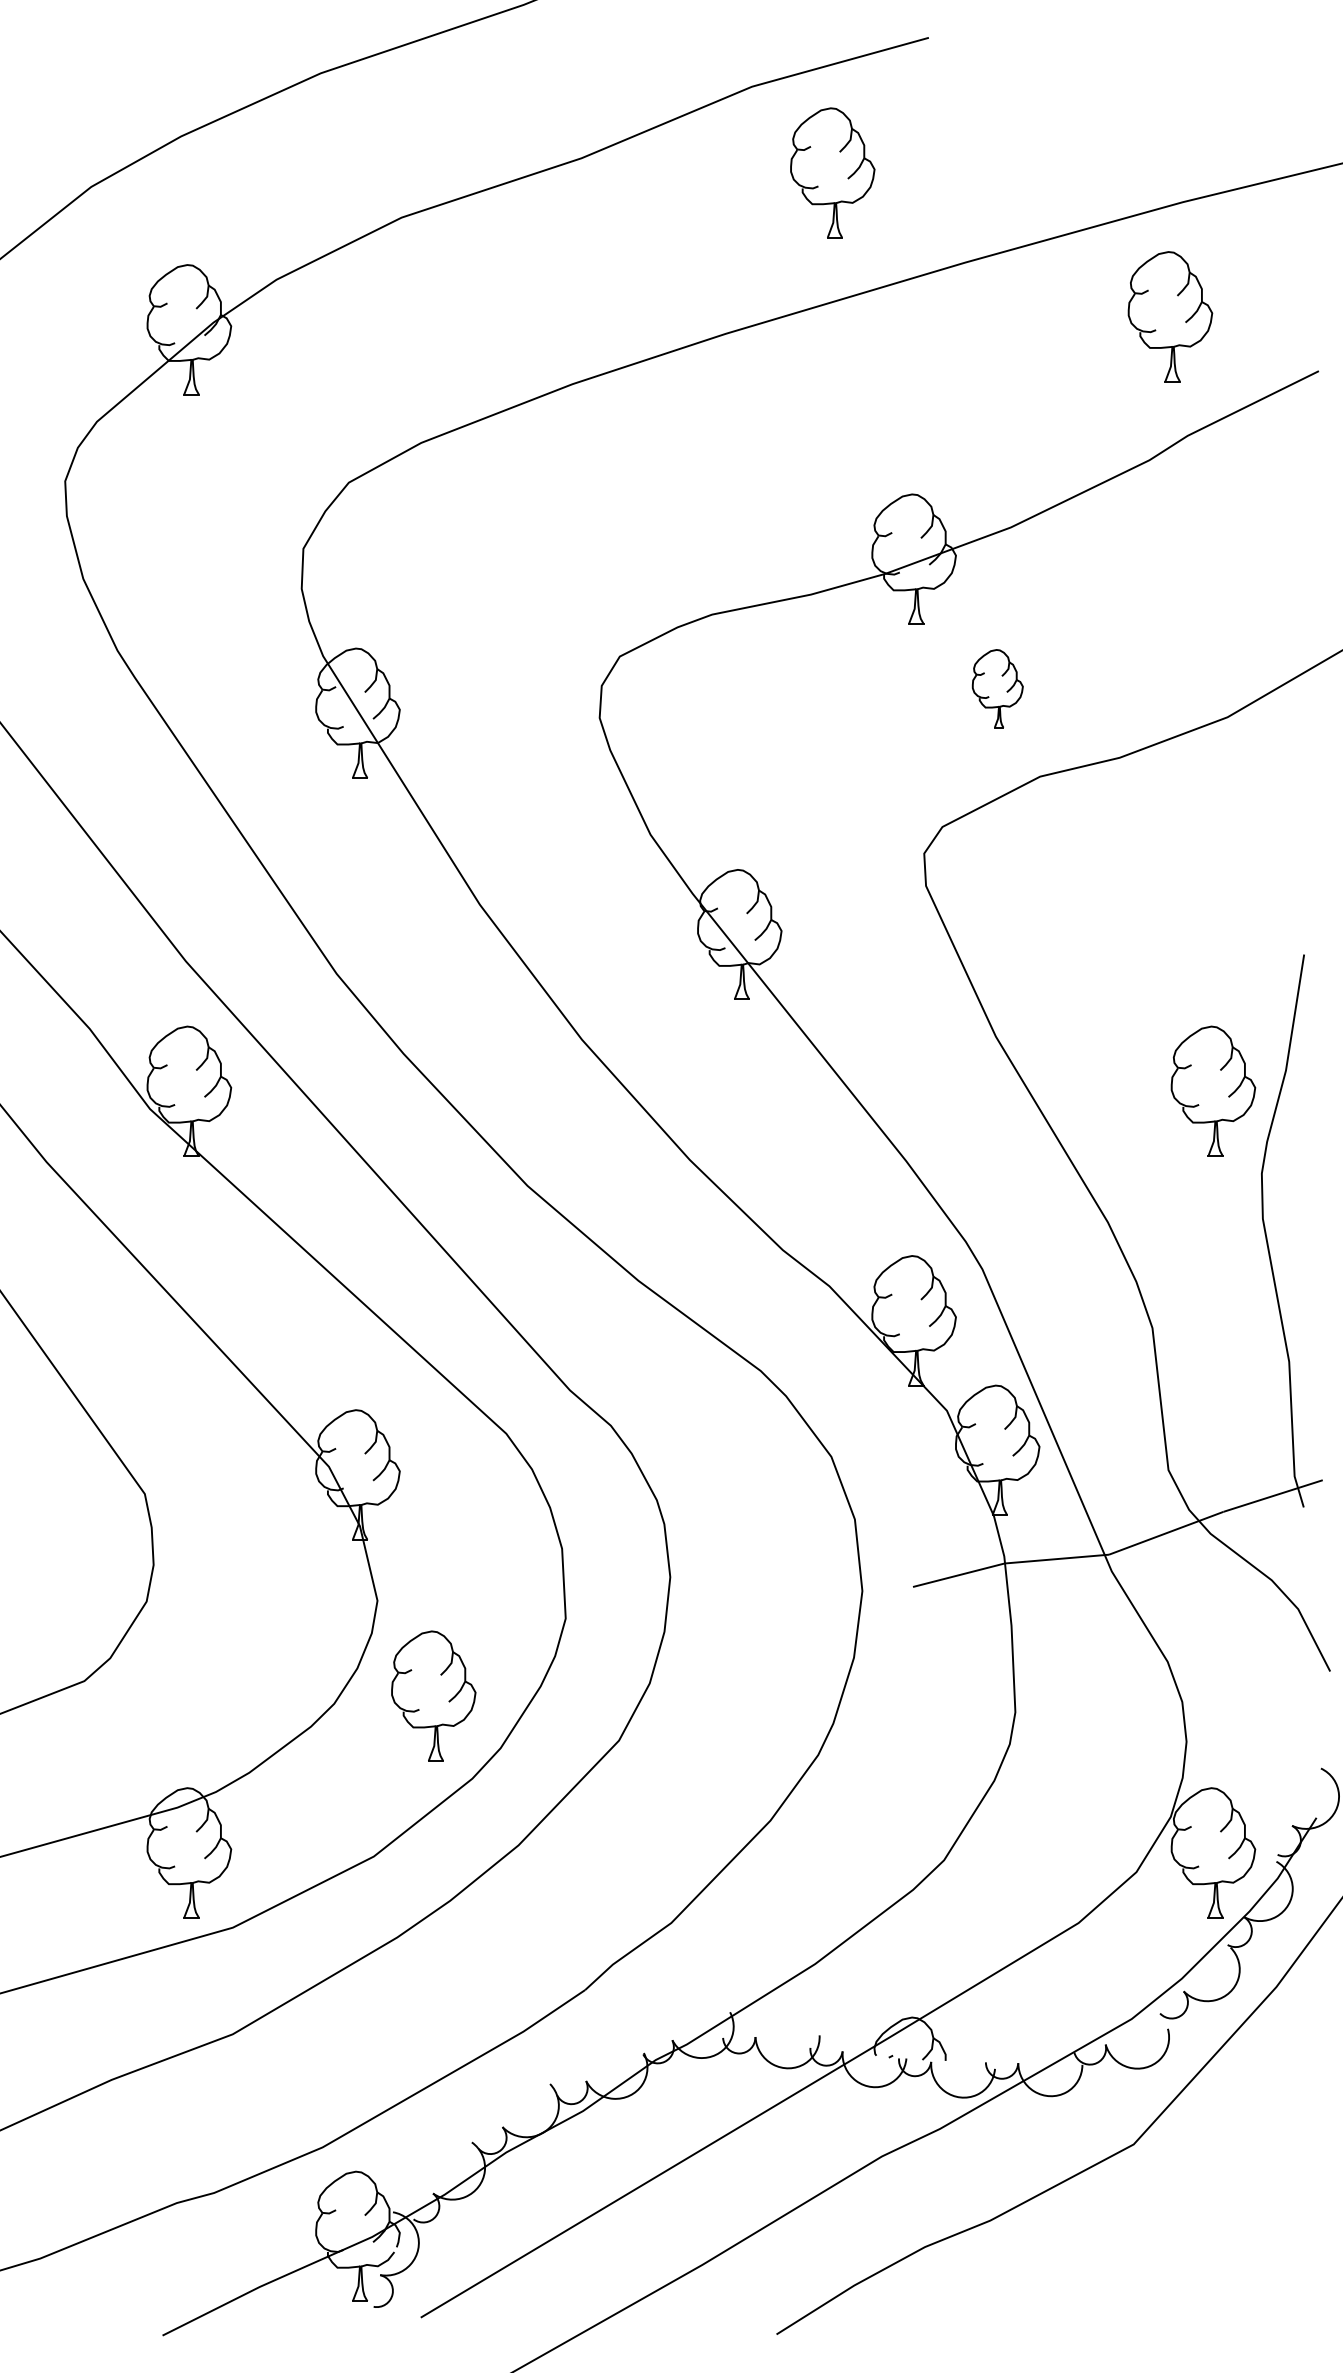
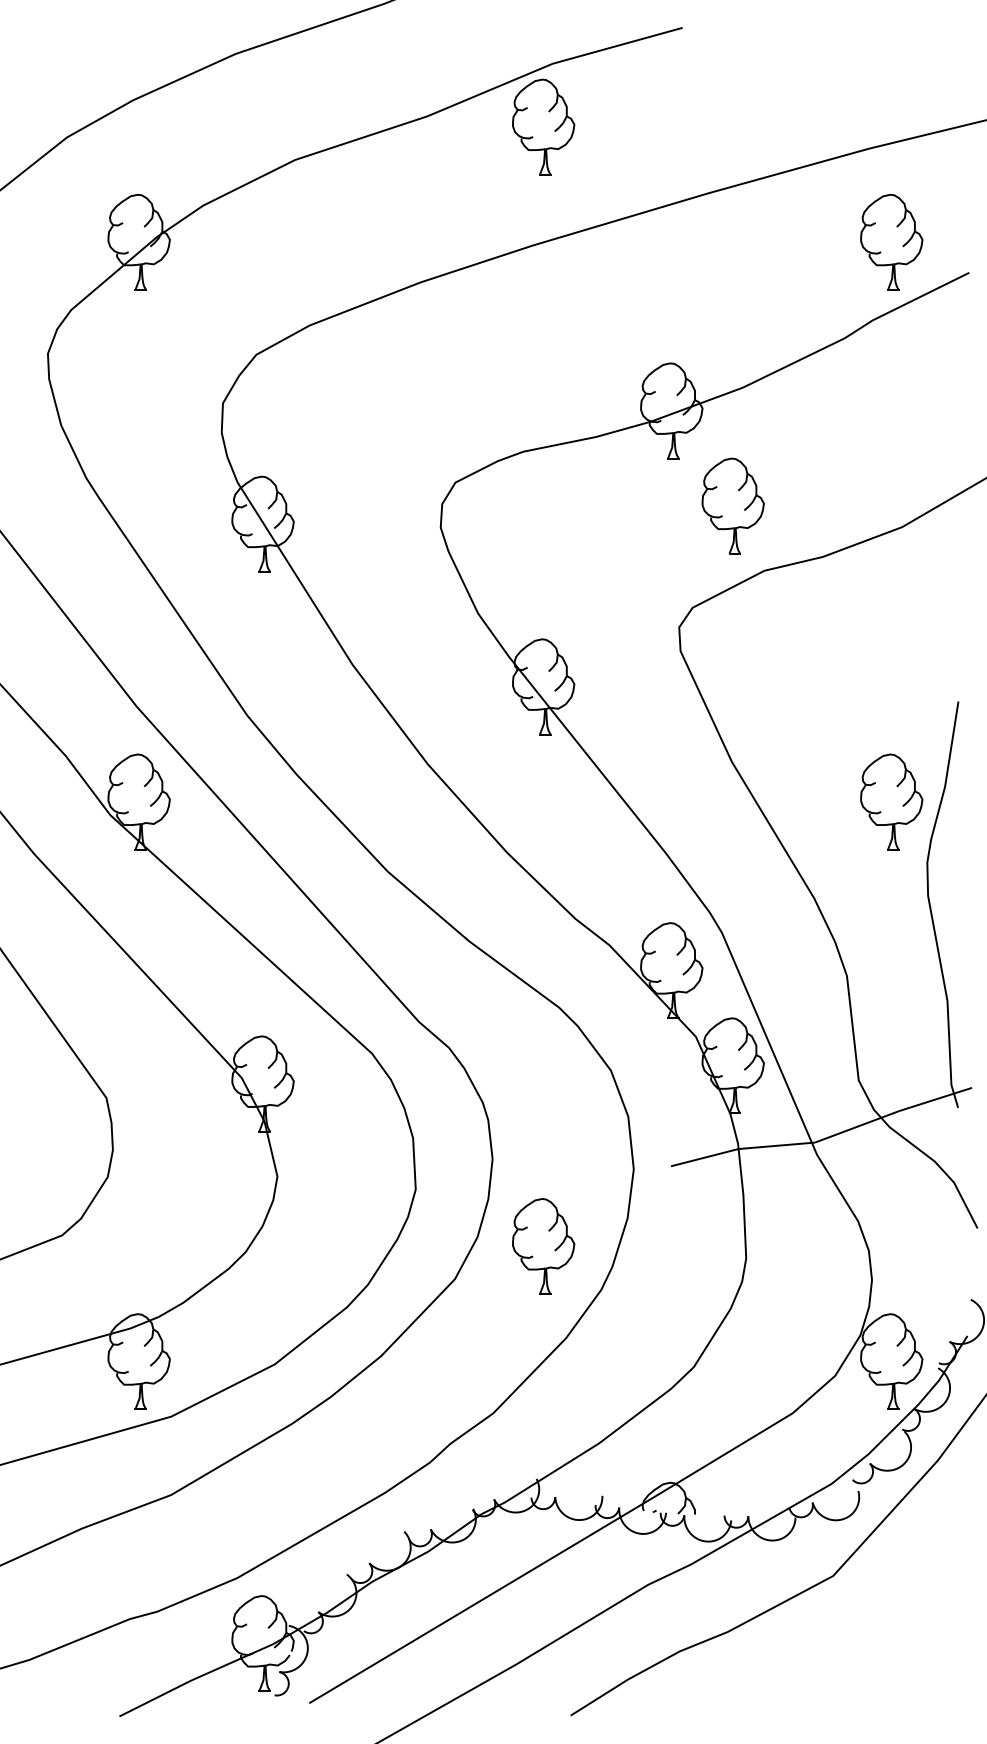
part: (832, 172) -> (543, 126), moved
part: (1170, 316) -> (891, 242), moved
part: (997, 688) -> (733, 506), size x1.67
part: (433, 1695) -> (543, 1246), moved

